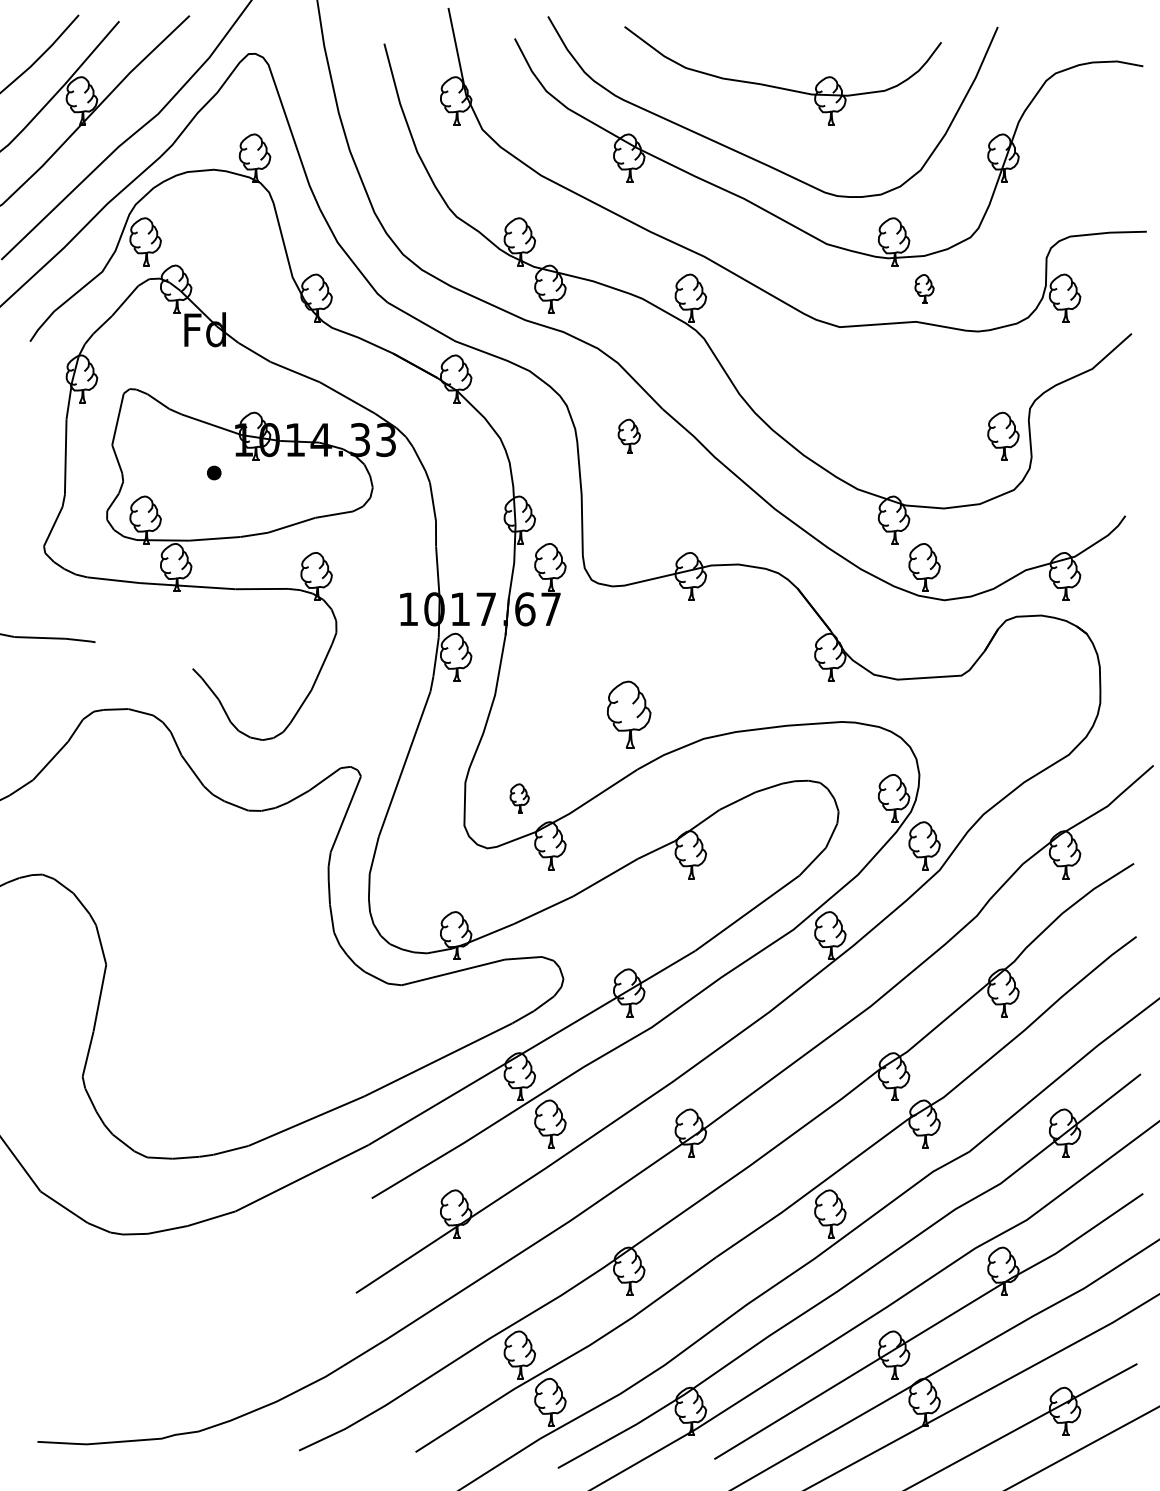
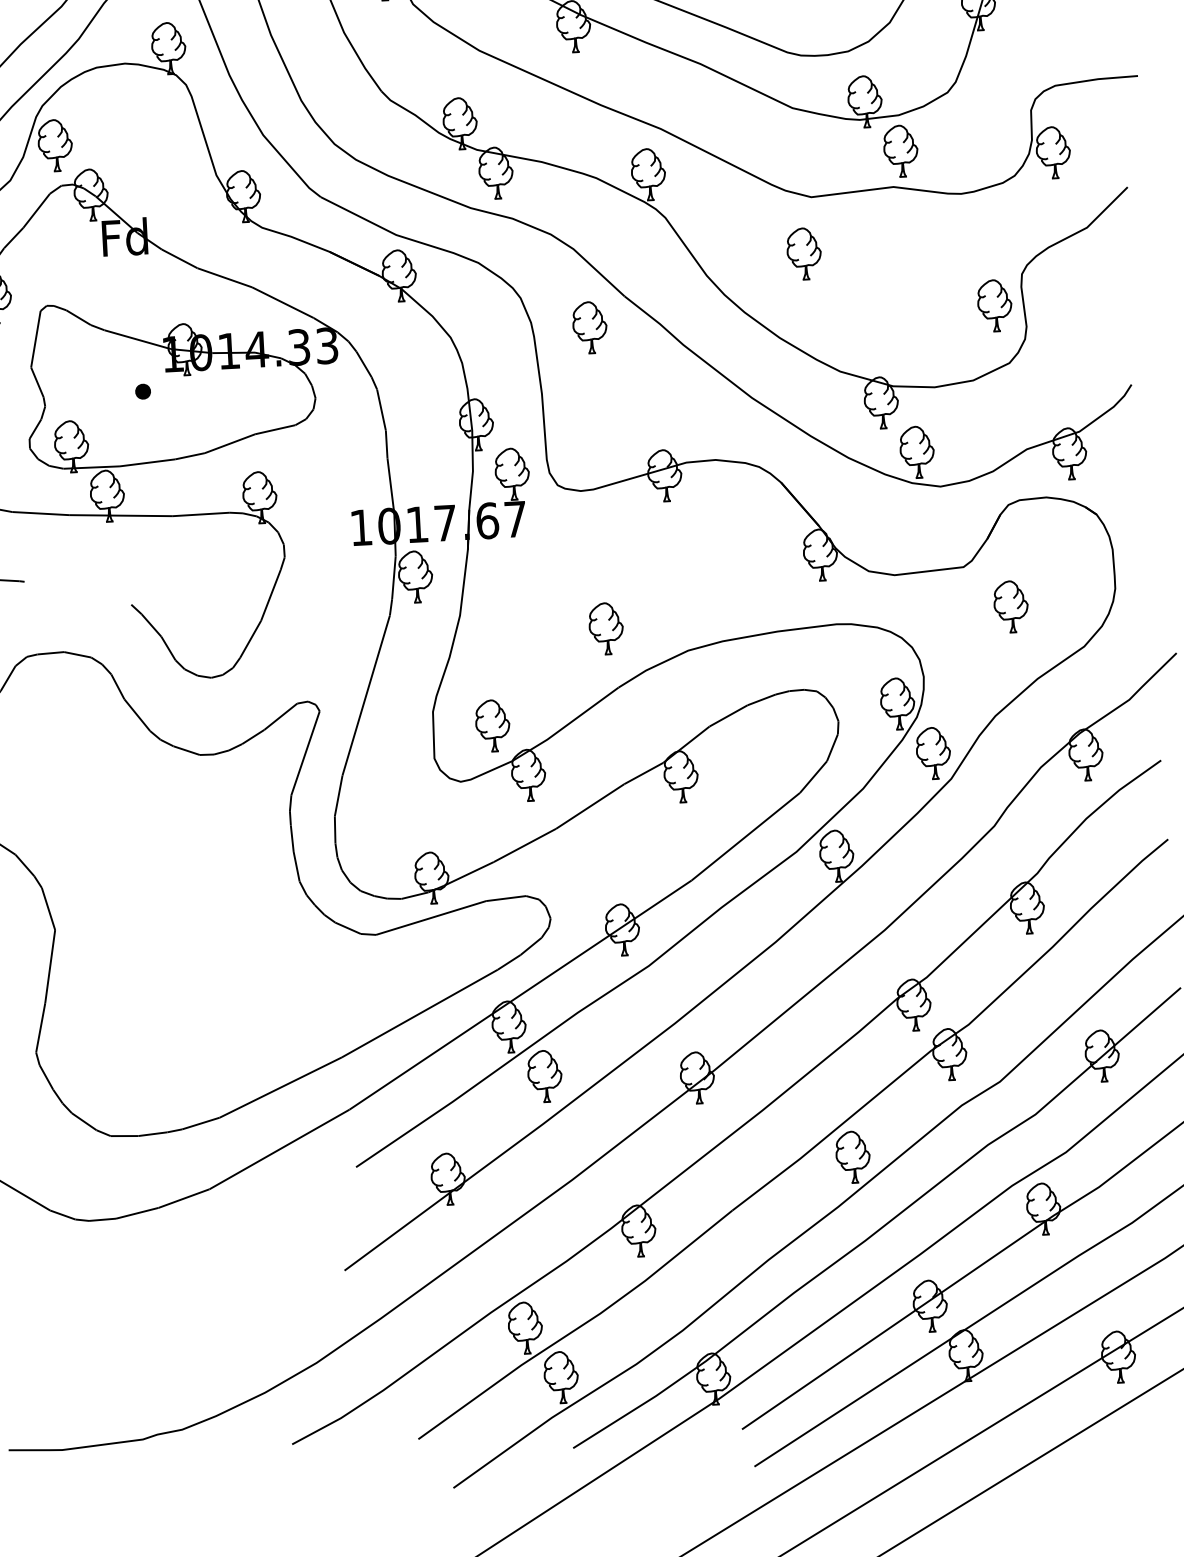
part: (924, 288) -> (900, 150), size x1.67
part: (830, 378) -> (804, 253), added
part: (629, 435) -> (590, 326), size x1.43
part: (629, 714) -> (606, 628), size x0.71
part: (1003, 714) -> (1011, 606), added
part: (519, 798) -> (492, 725), size x1.67

